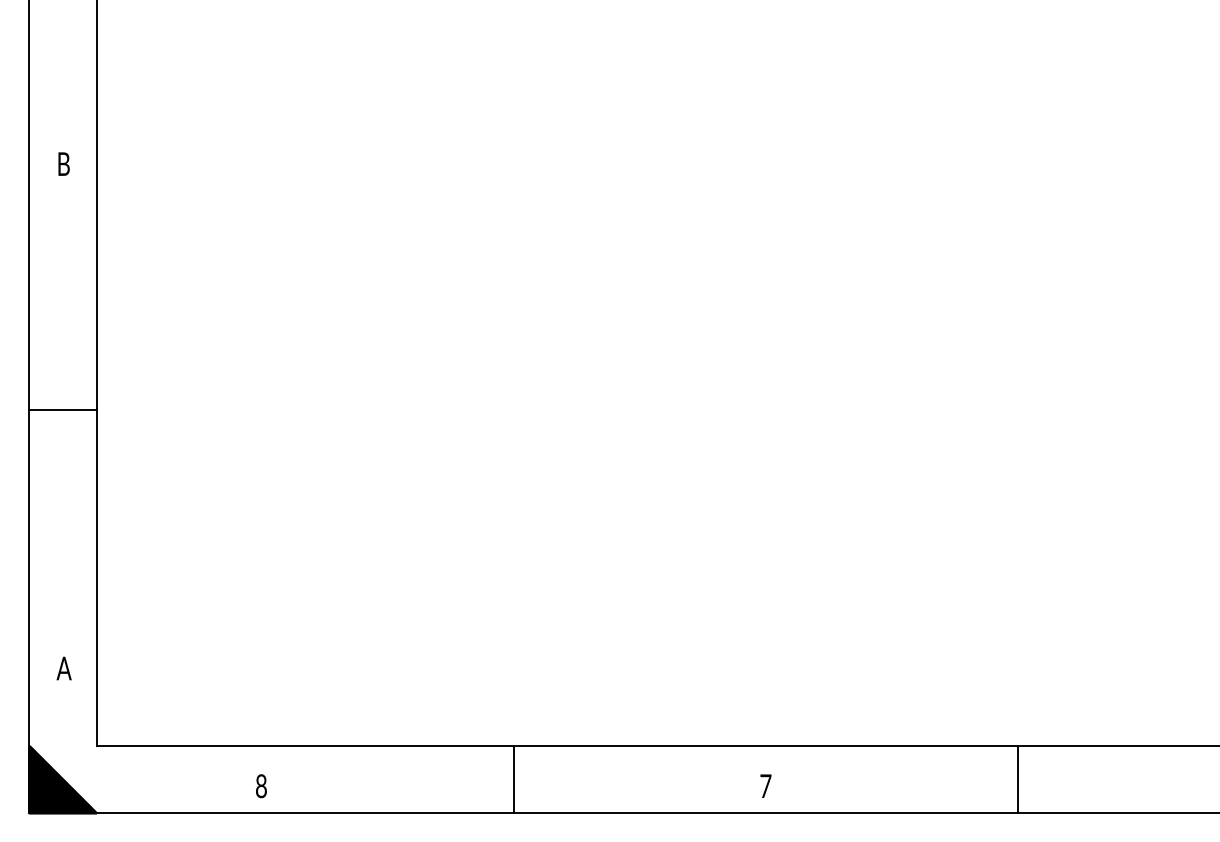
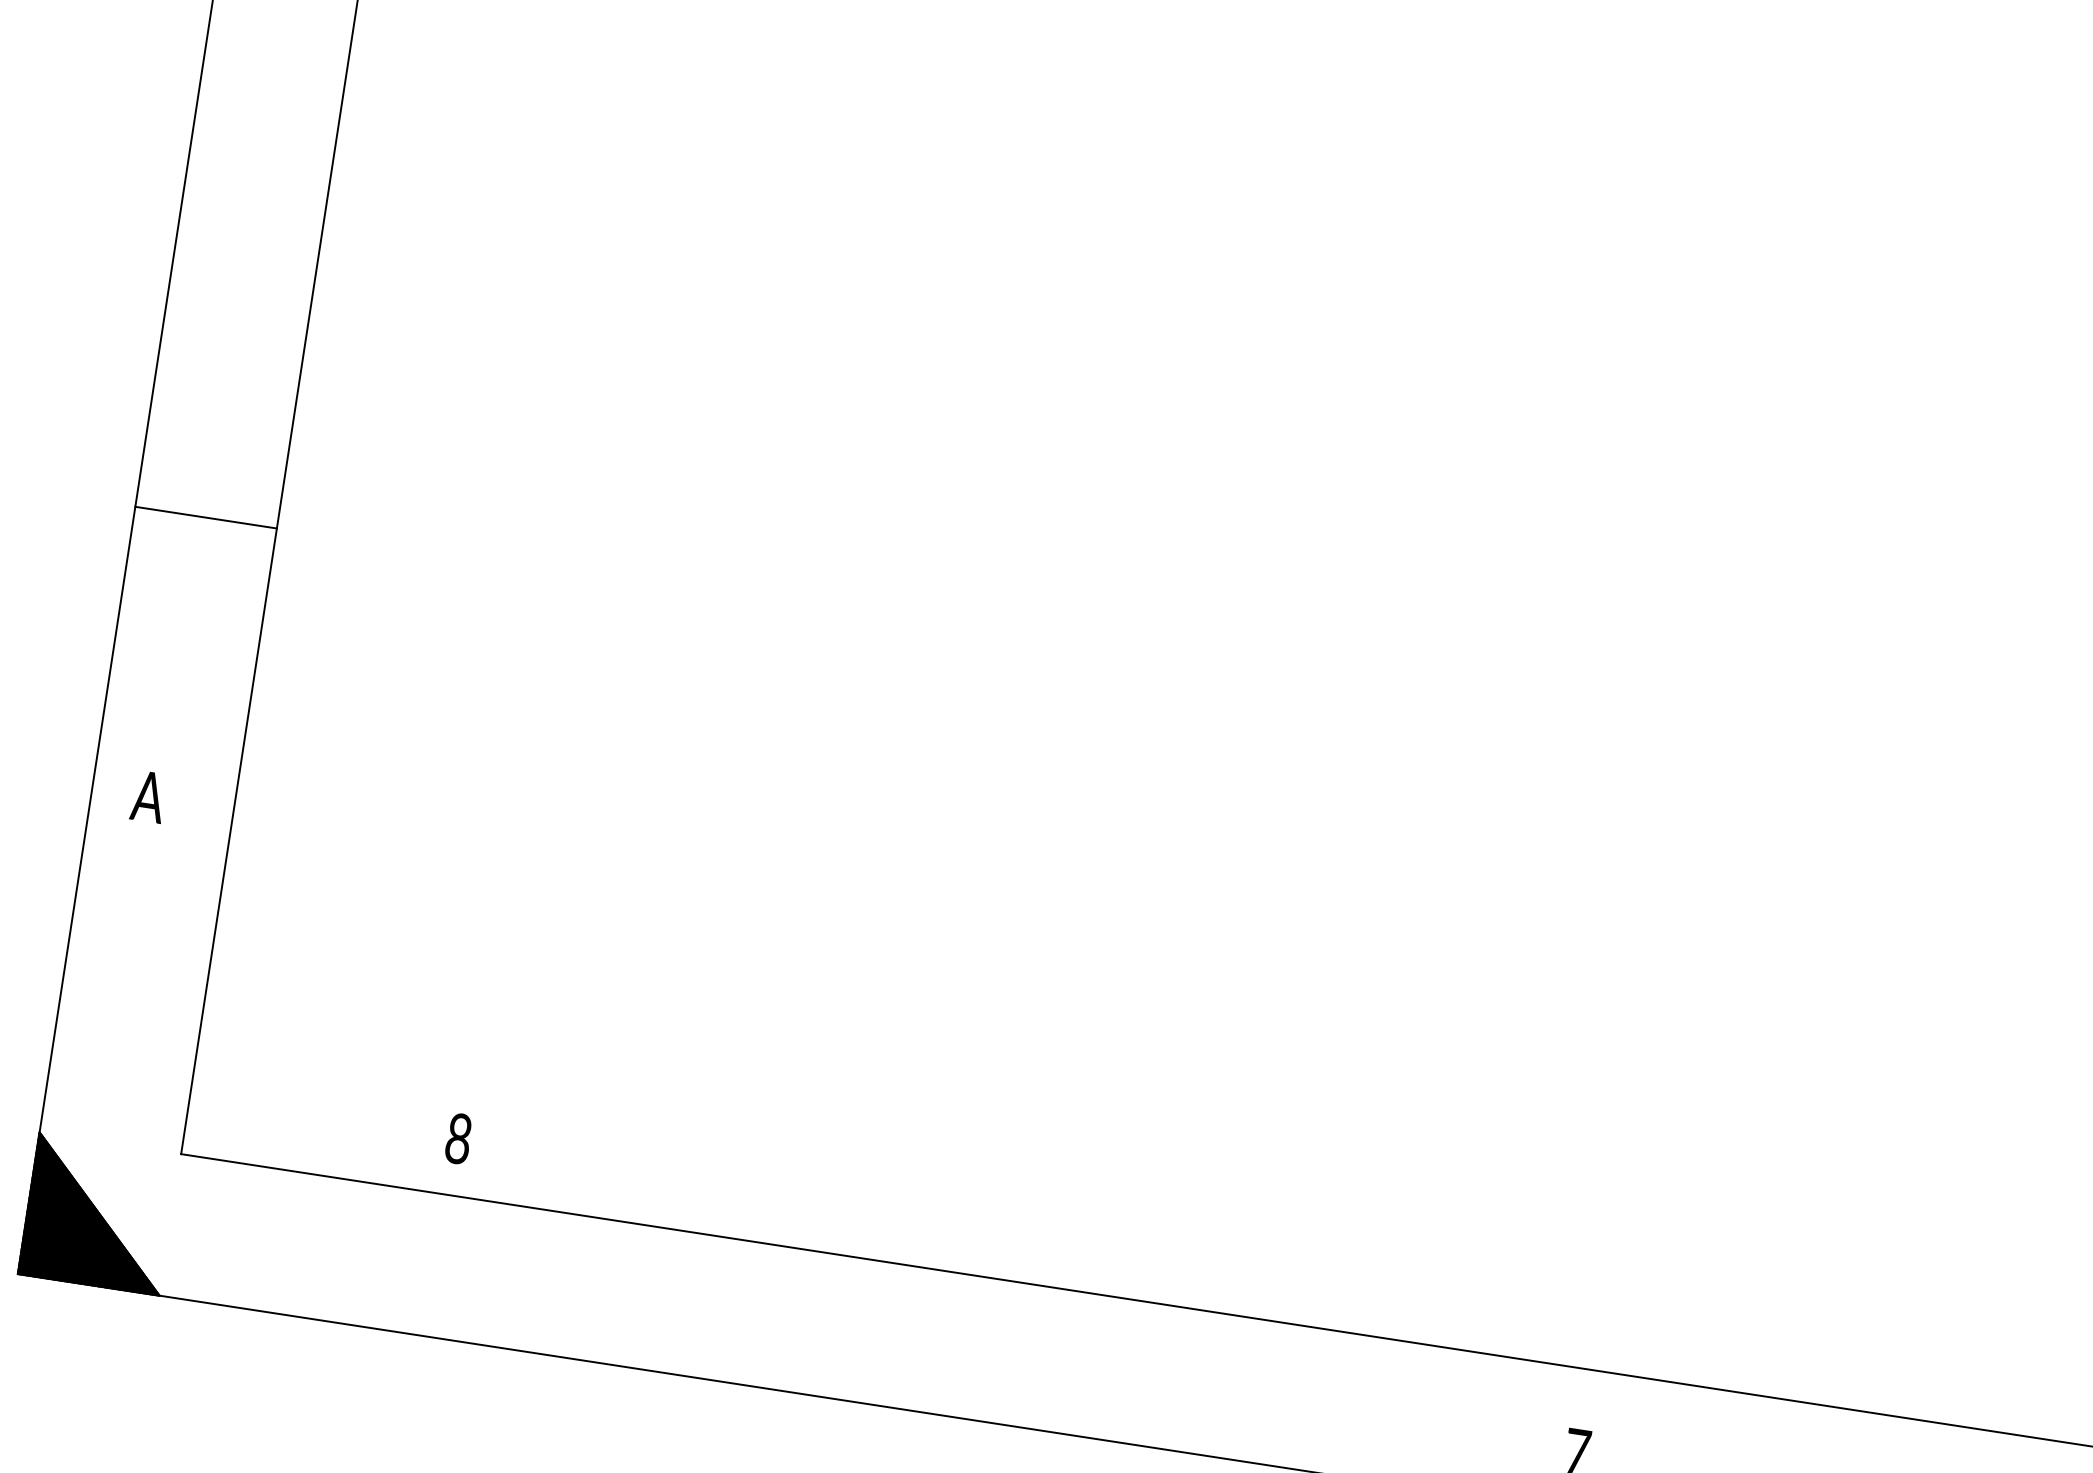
line: (62, 409) -> (205, 516), moved
text: (63, 668) -> (147, 796), moved
line: (513, 779) -> (1047, 1358), removed
text: (261, 786) -> (458, 1139), moved

